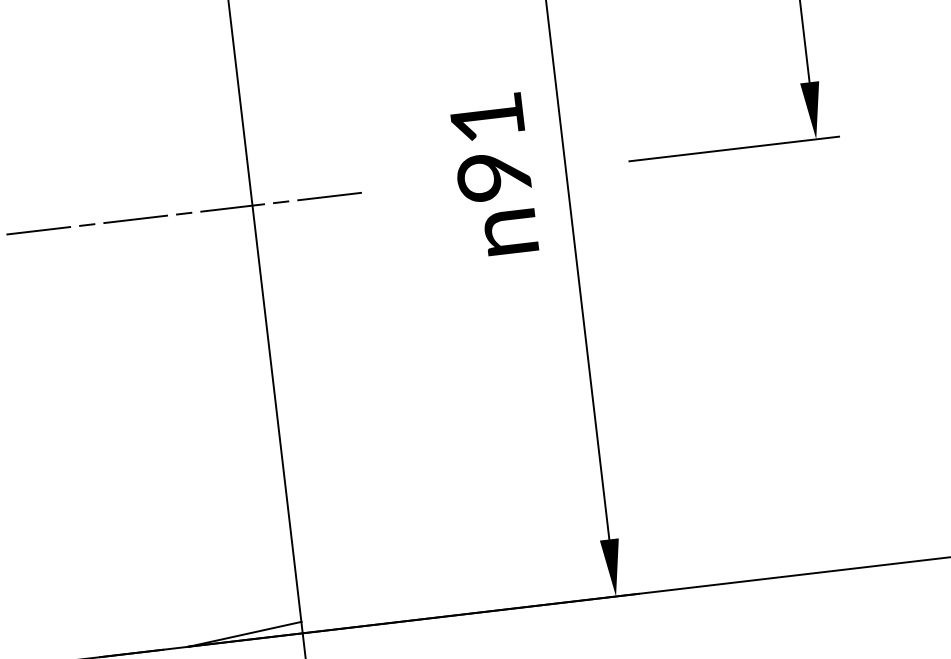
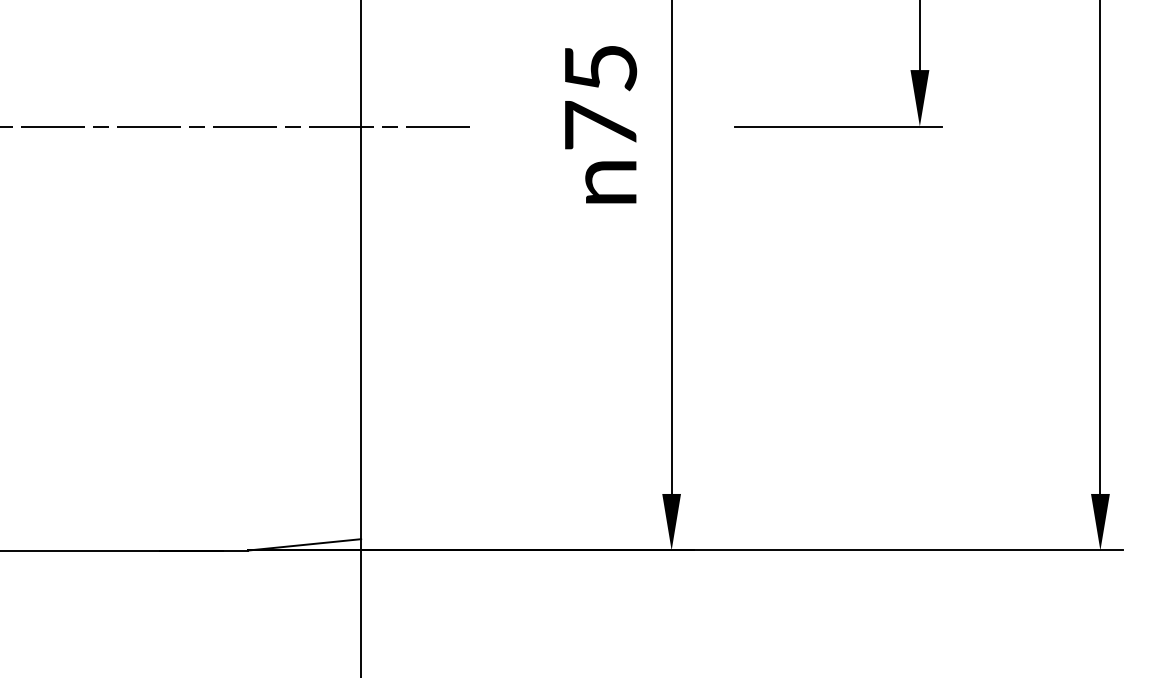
text: (490, 147) -> (600, 97), 91 -> 75

